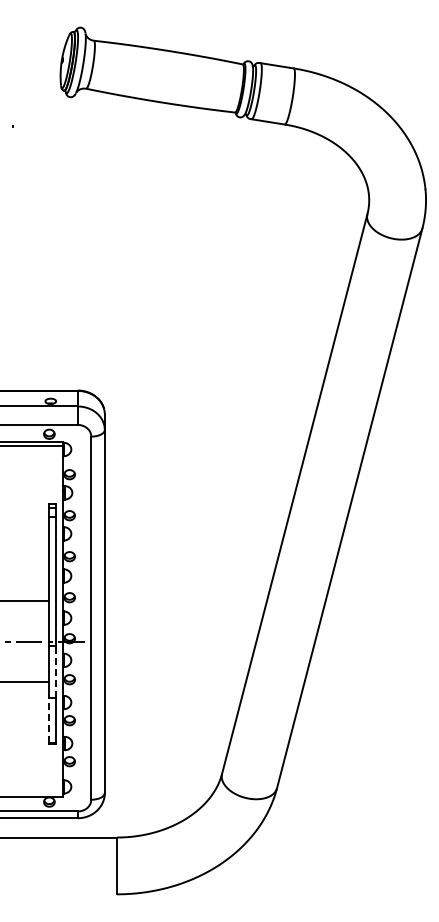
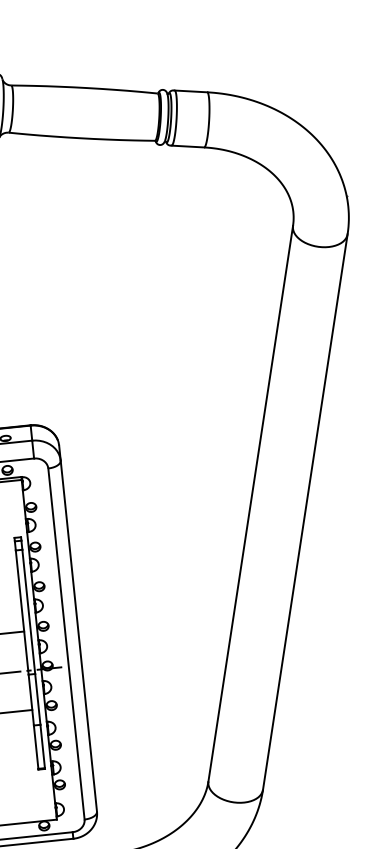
line: (56, 671) -> (38, 699), dashed -> solid
line: (49, 720) -> (36, 747), dashed -> solid

